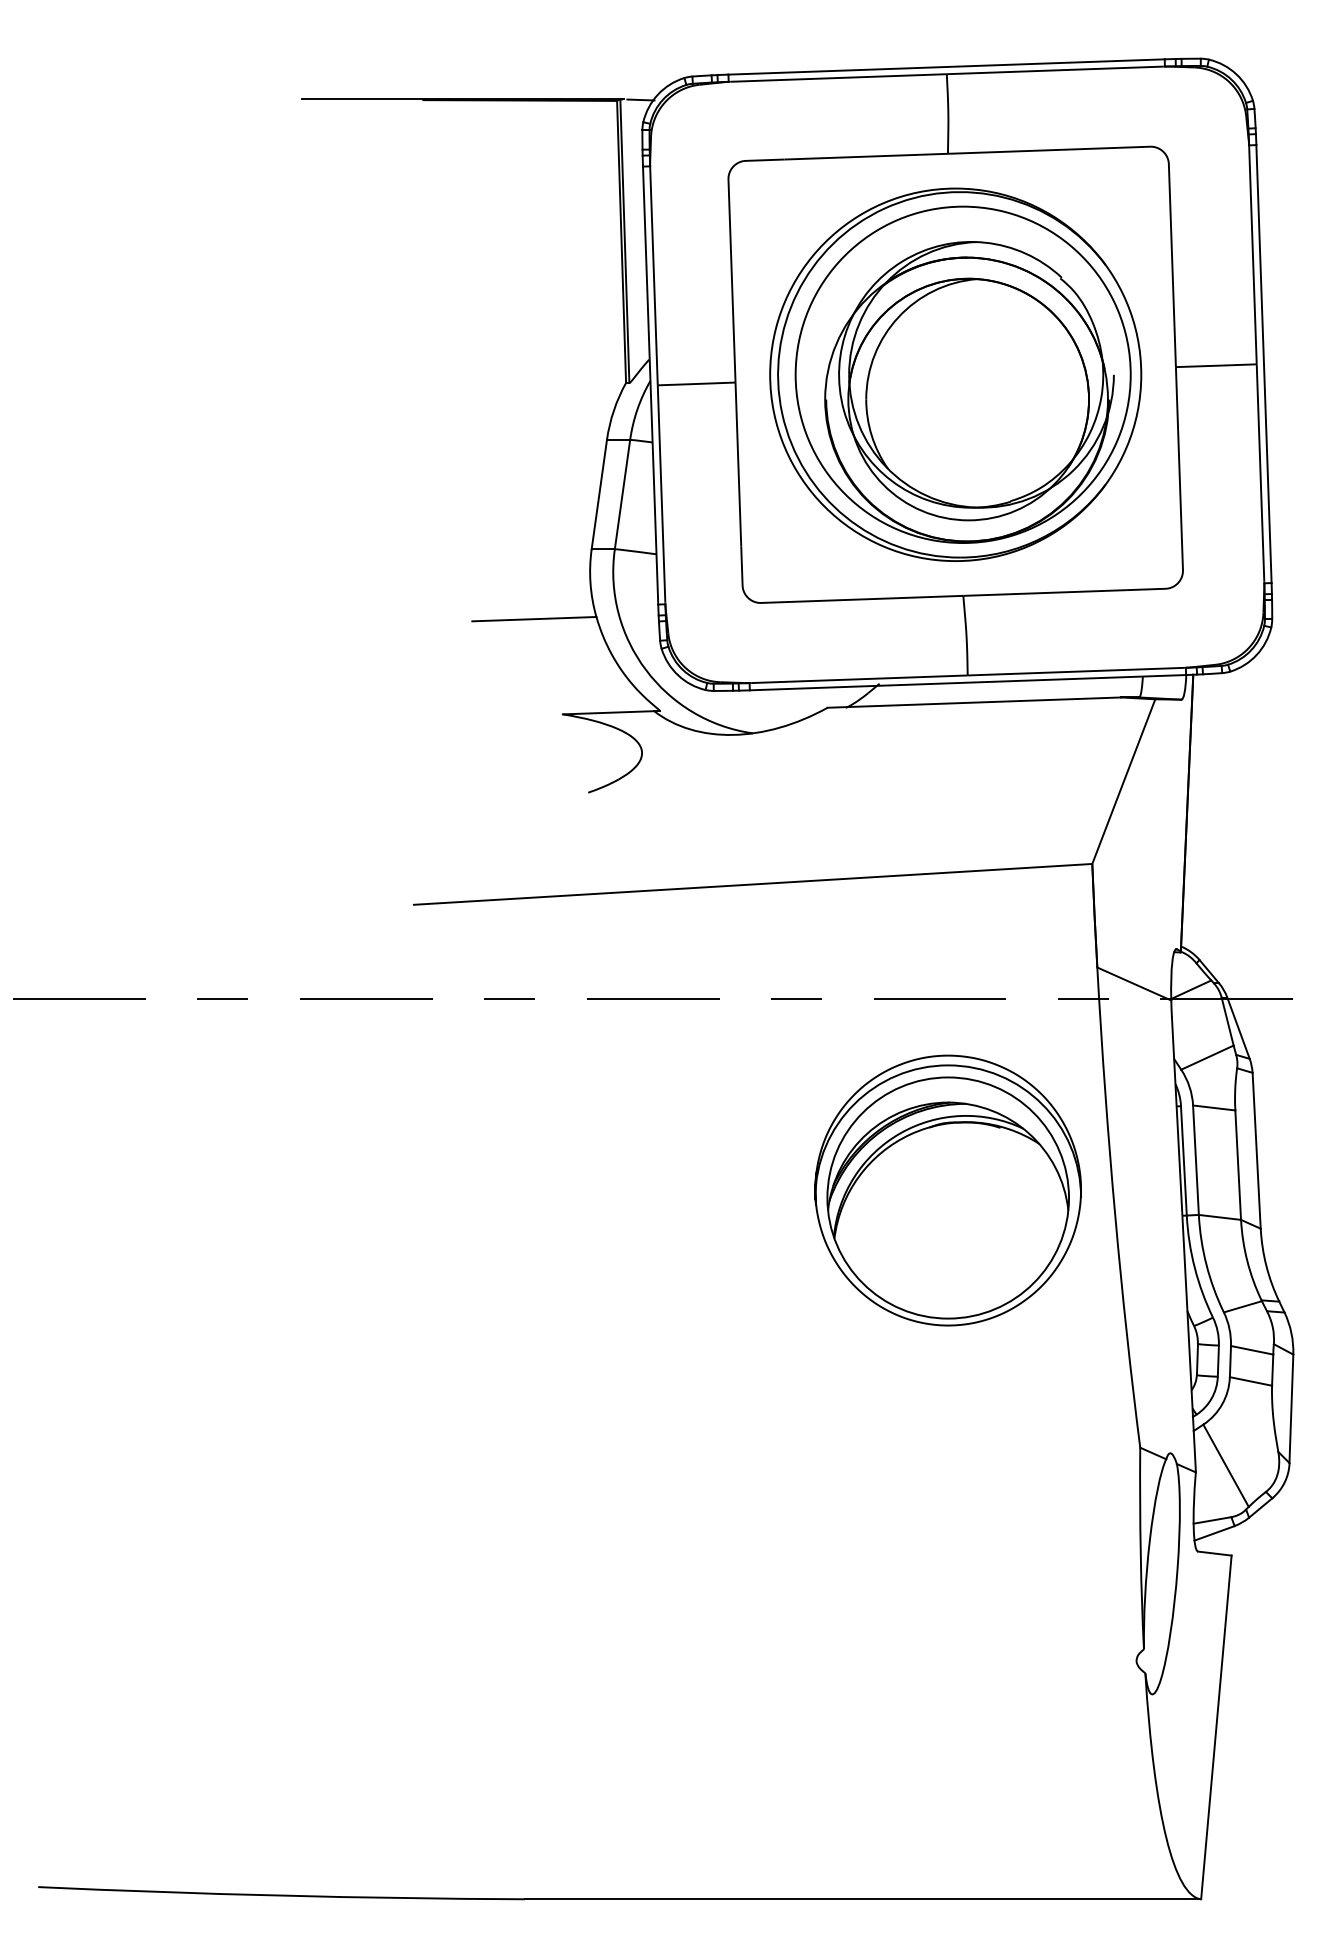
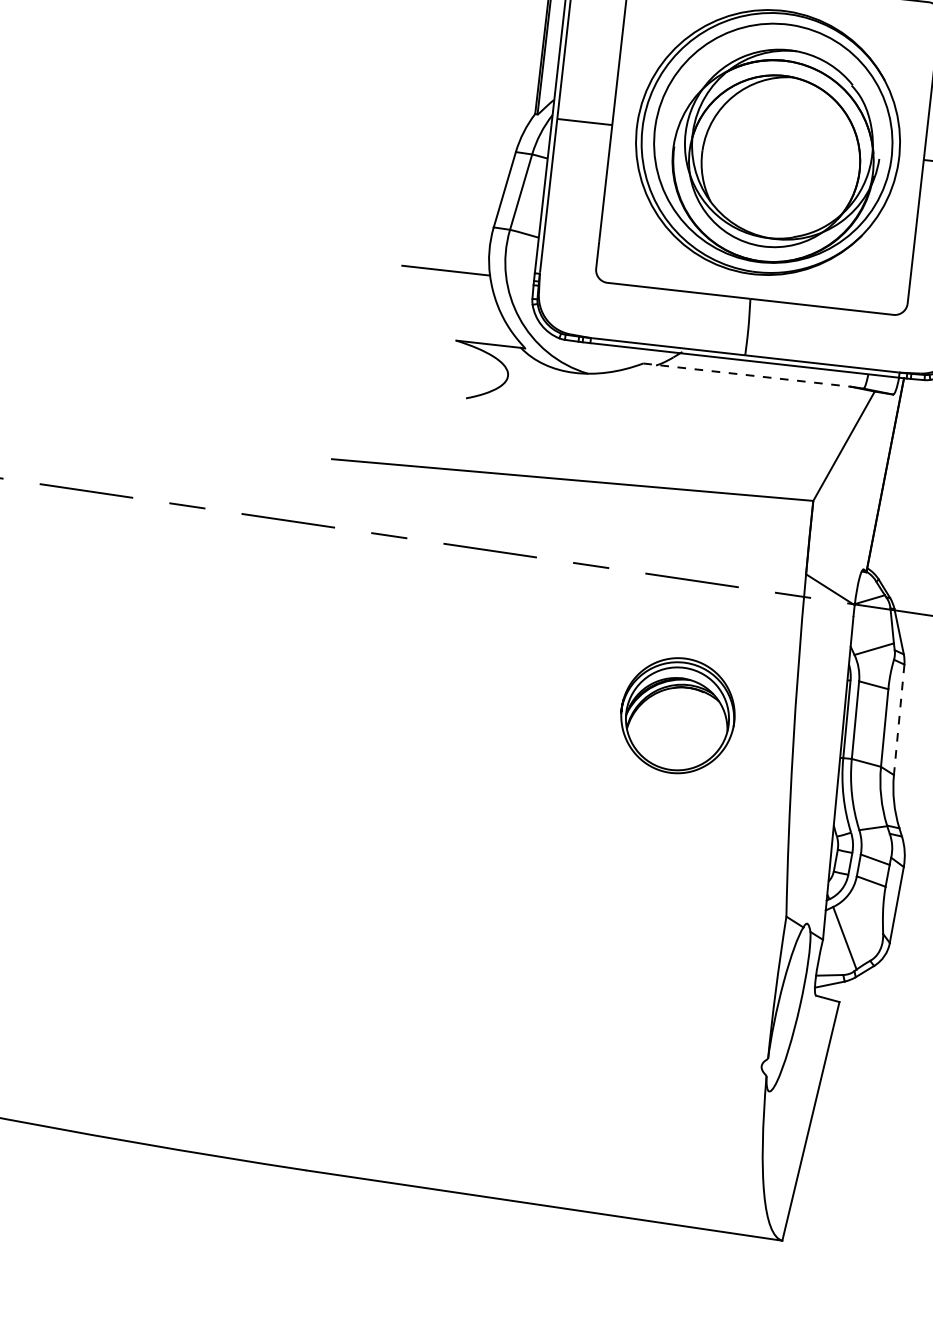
line: (974, 702) -> (747, 375), solid -> dashed
line: (1256, 1151) -> (898, 720), solid -> dashed
part: (947, 1190) -> (677, 715), size x0.6

